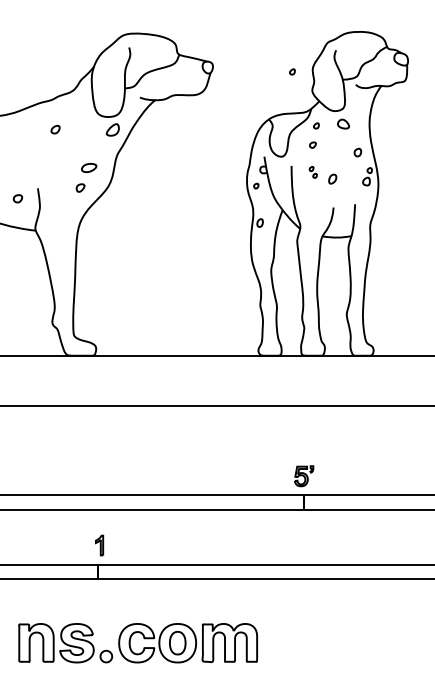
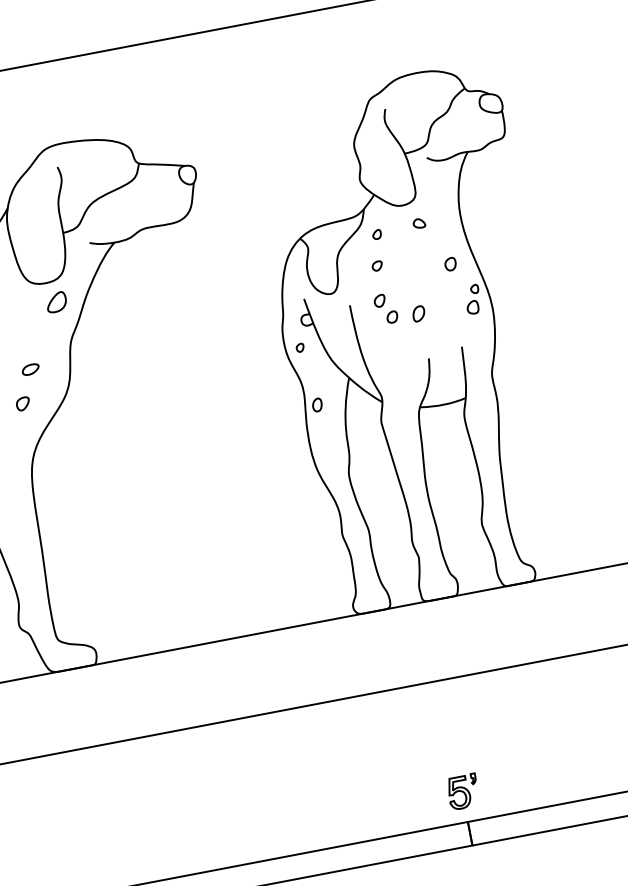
part: (292, 71) -> (322, 155), removed
part: (343, 123) -> (419, 222), size x0.62
part: (89, 167) -> (31, 368), size x0.71
part: (313, 172) -> (386, 309), size x1.67

